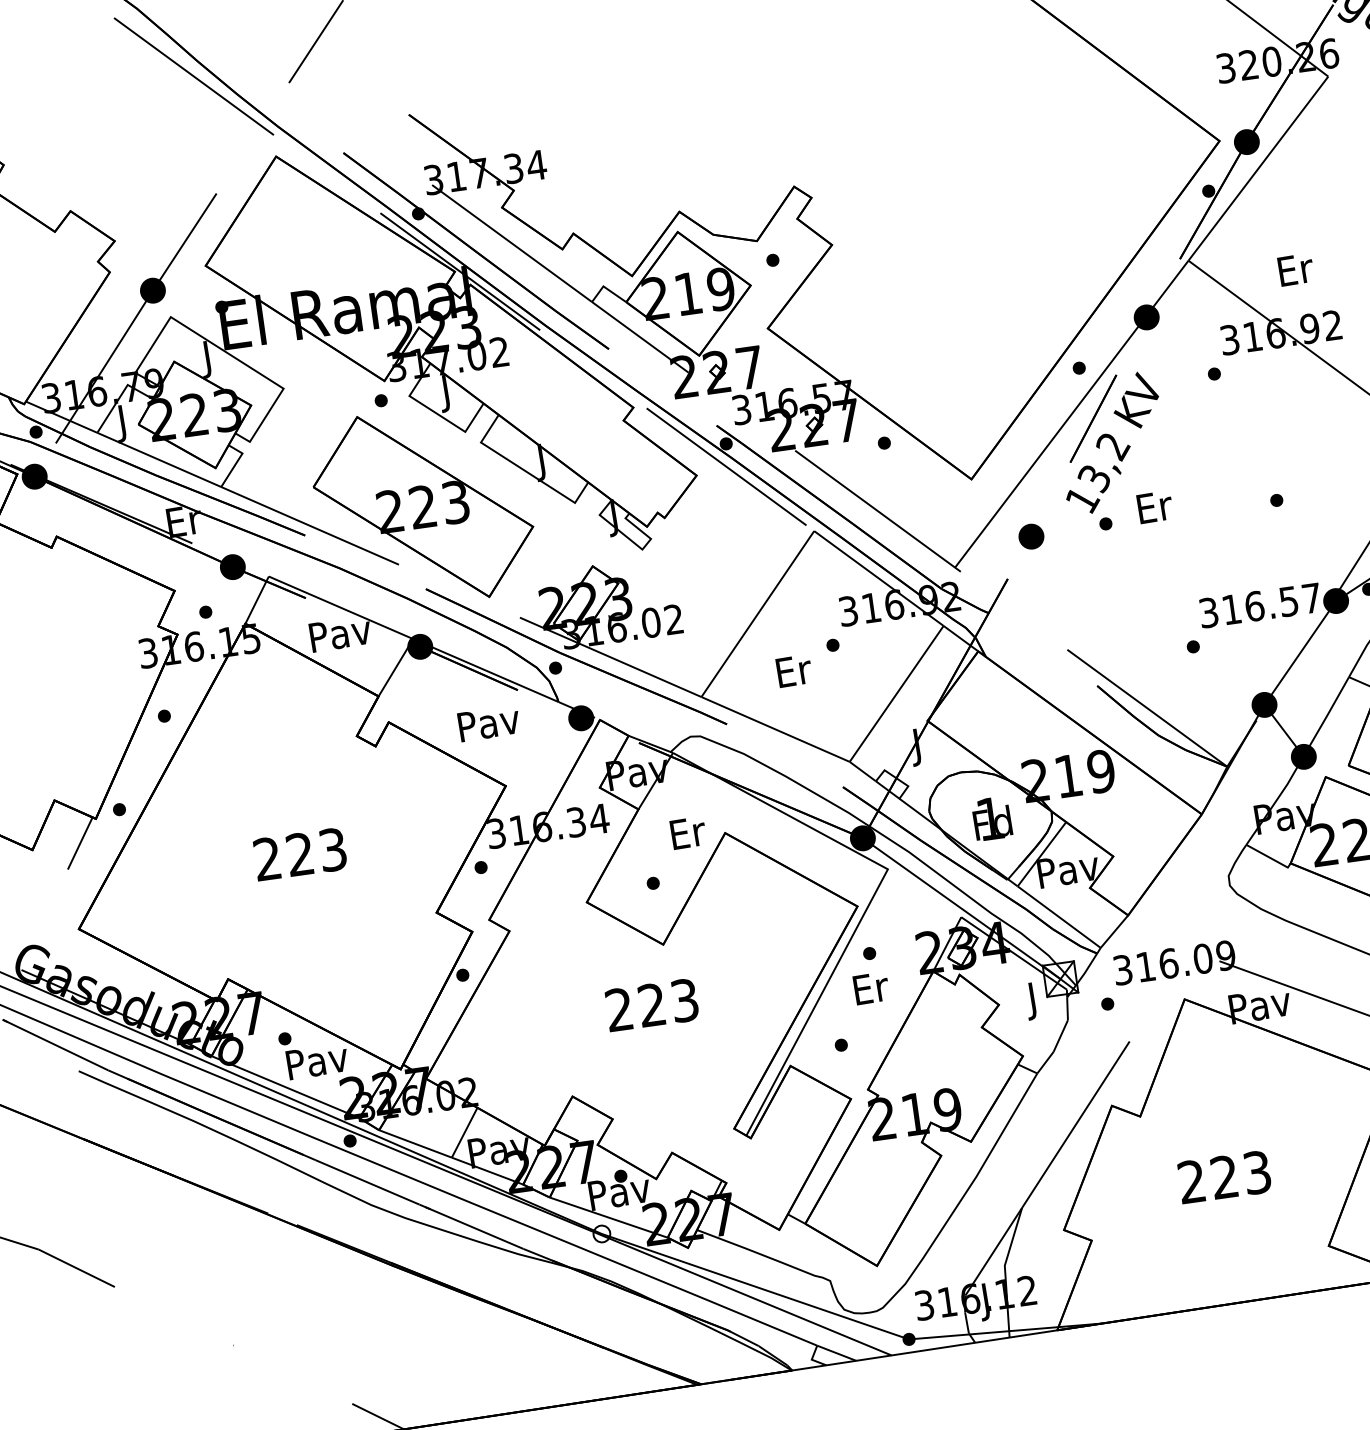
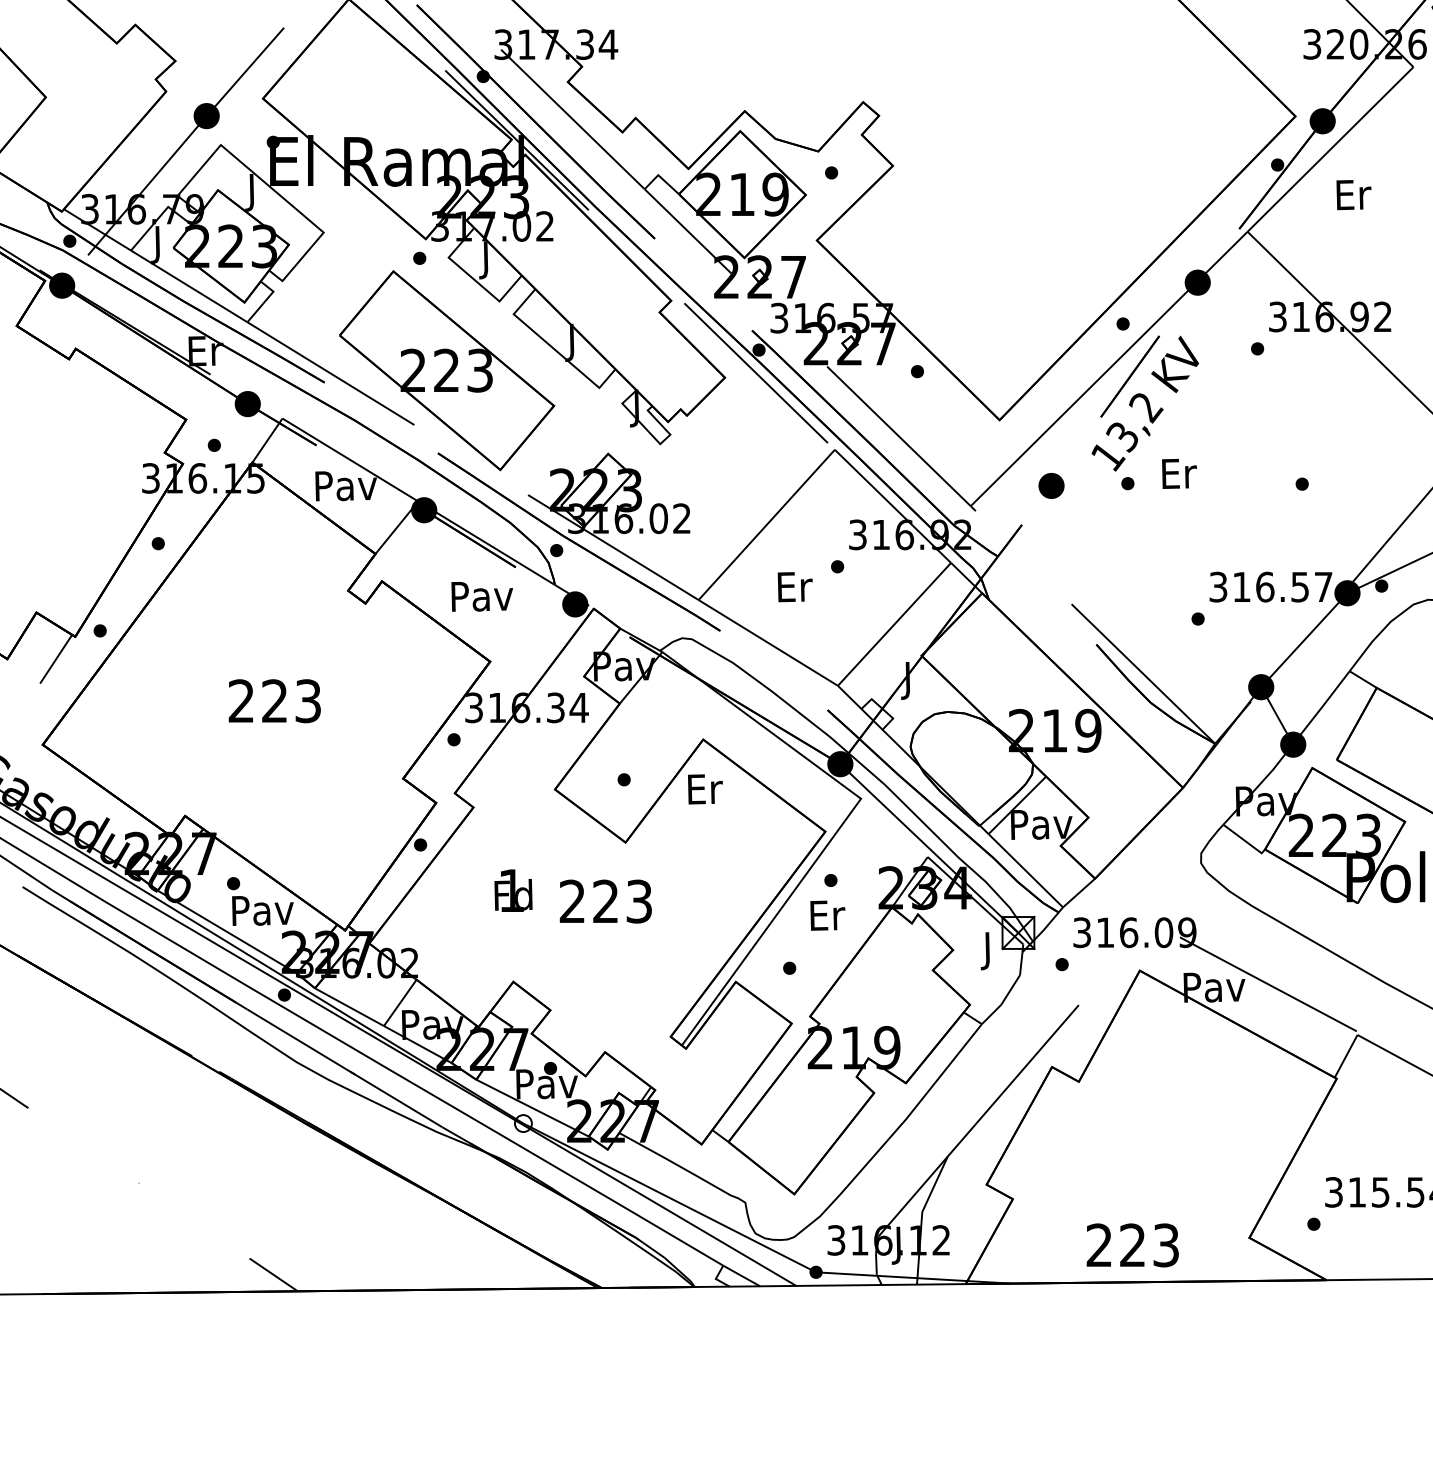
text: (1295, 270) -> (1353, 195), moved
text: (992, 818) -> (513, 890), moved
text: (688, 833) -> (705, 789), moved
text: (1224, 1177) -> (1132, 1245), moved

